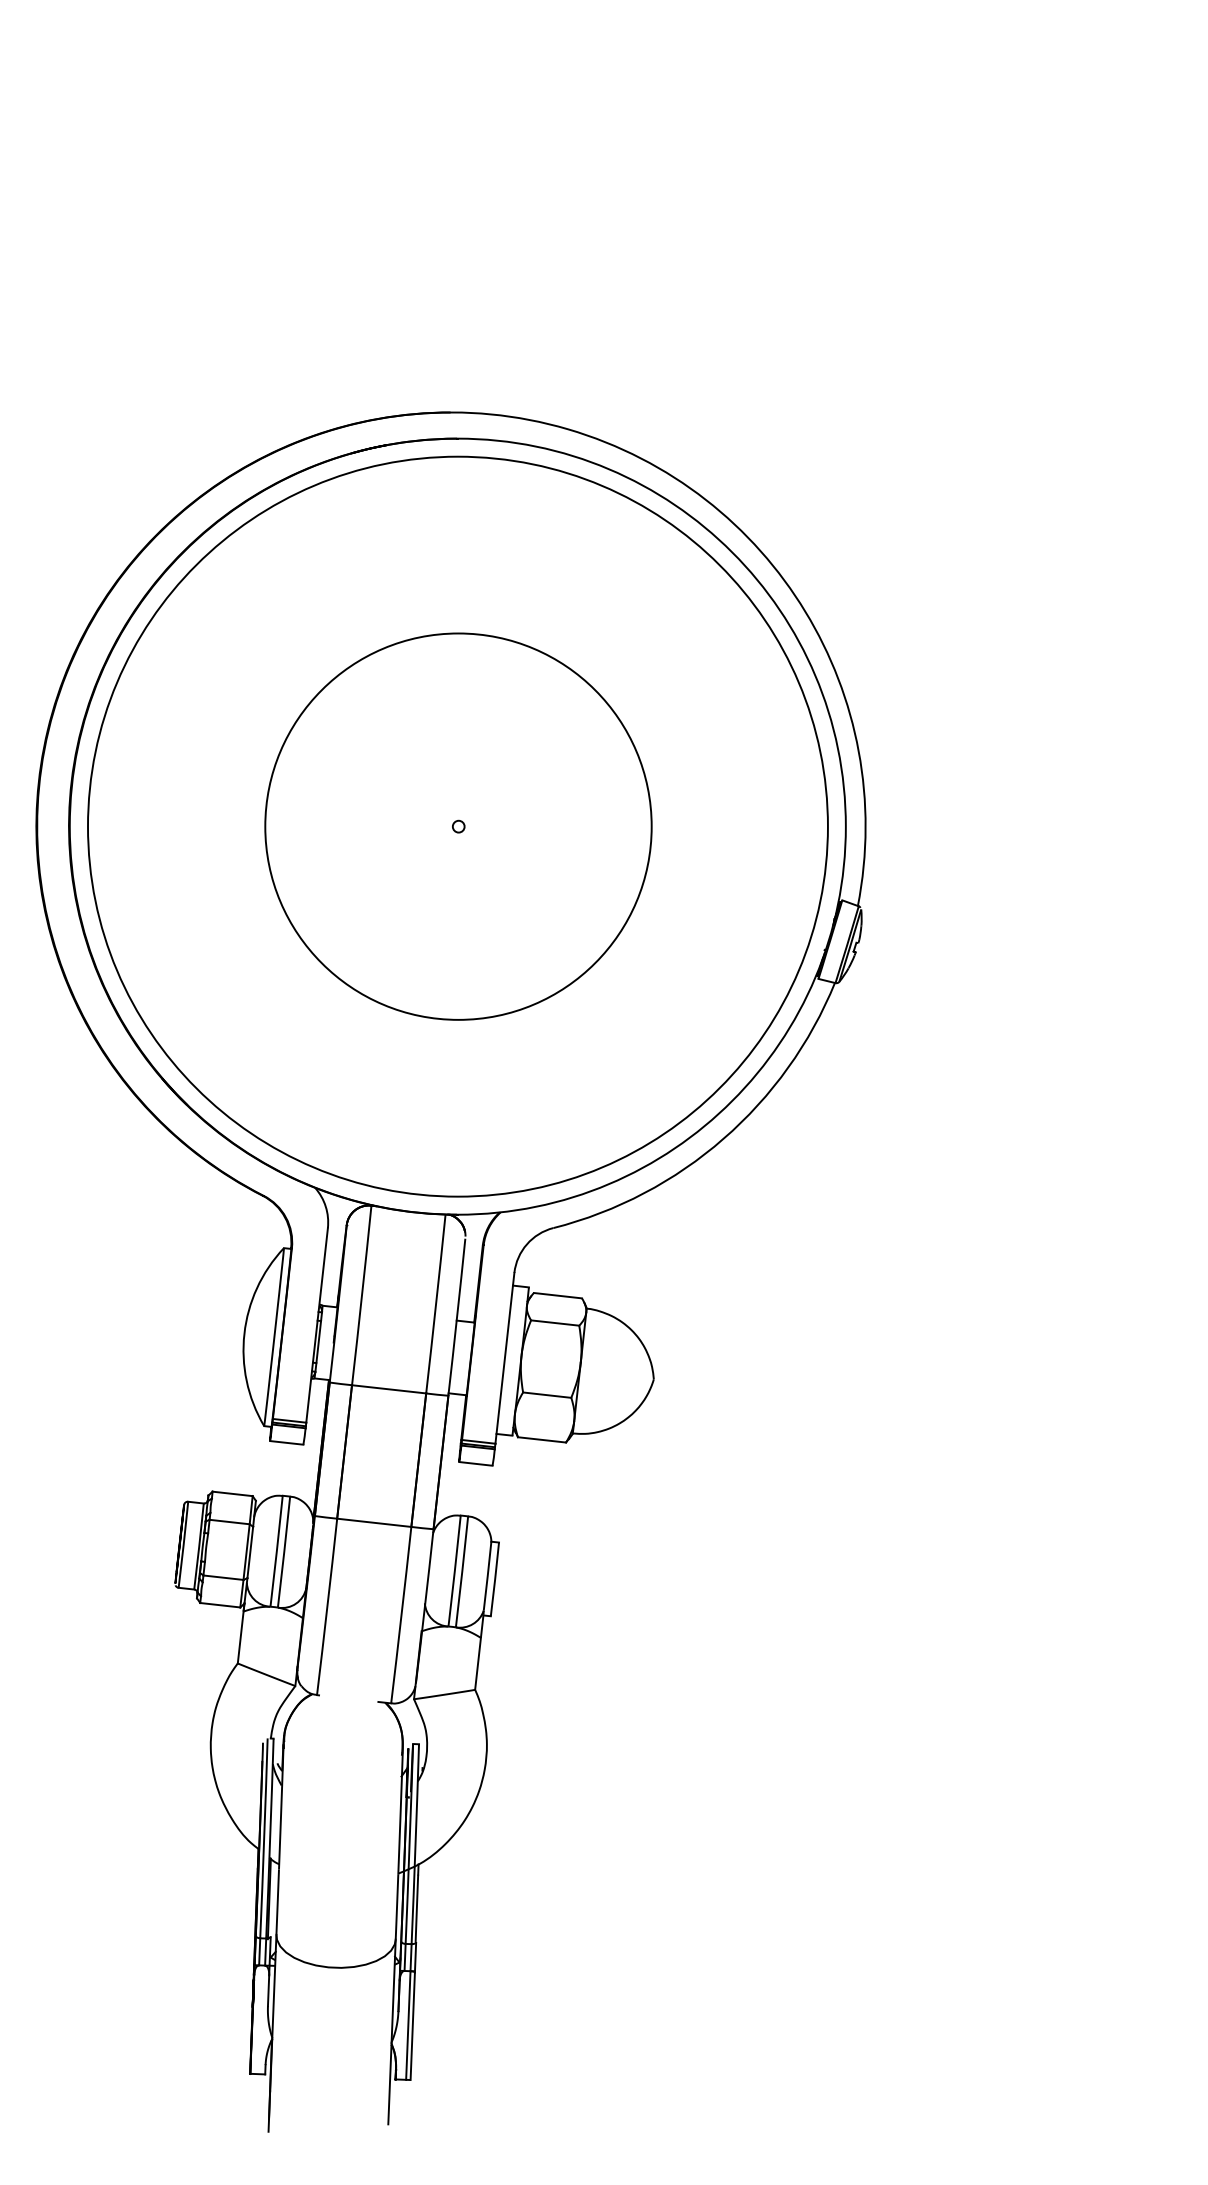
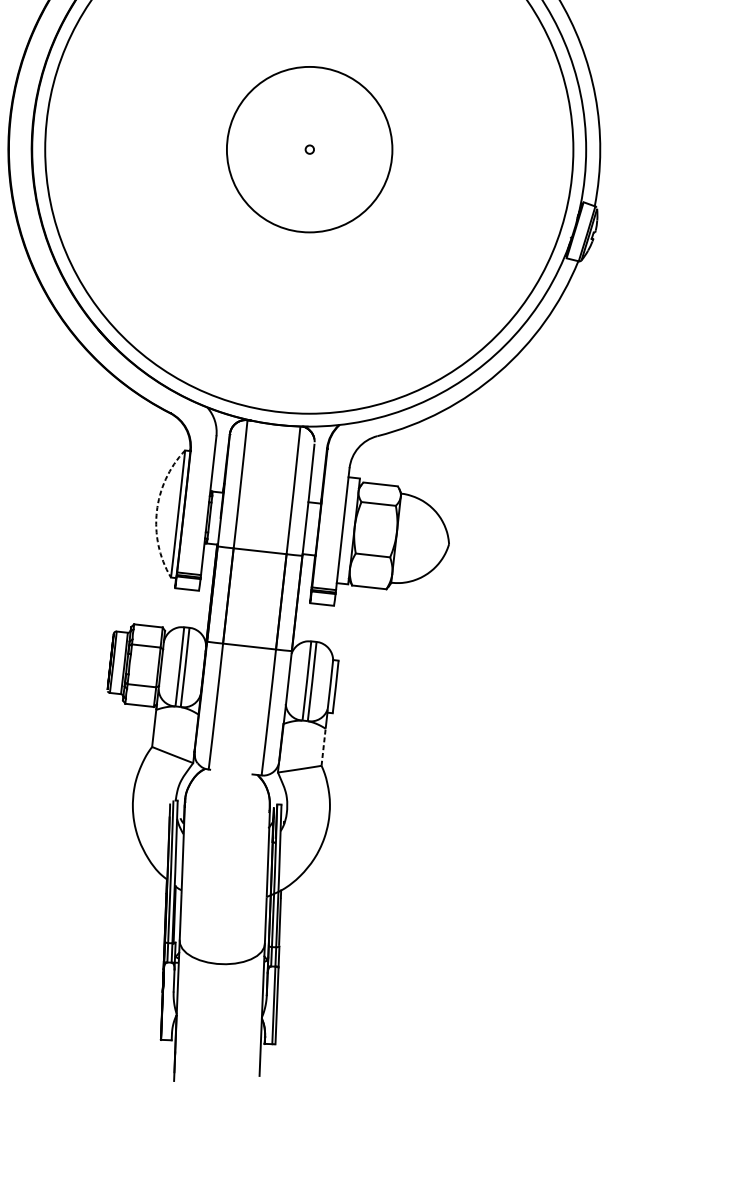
circle: (458, 826) -> (309, 149), size x0.6
arc: (244, 1333) -> (156, 511), solid -> dashed
line: (478, 1663) -> (323, 746), solid -> dashed

